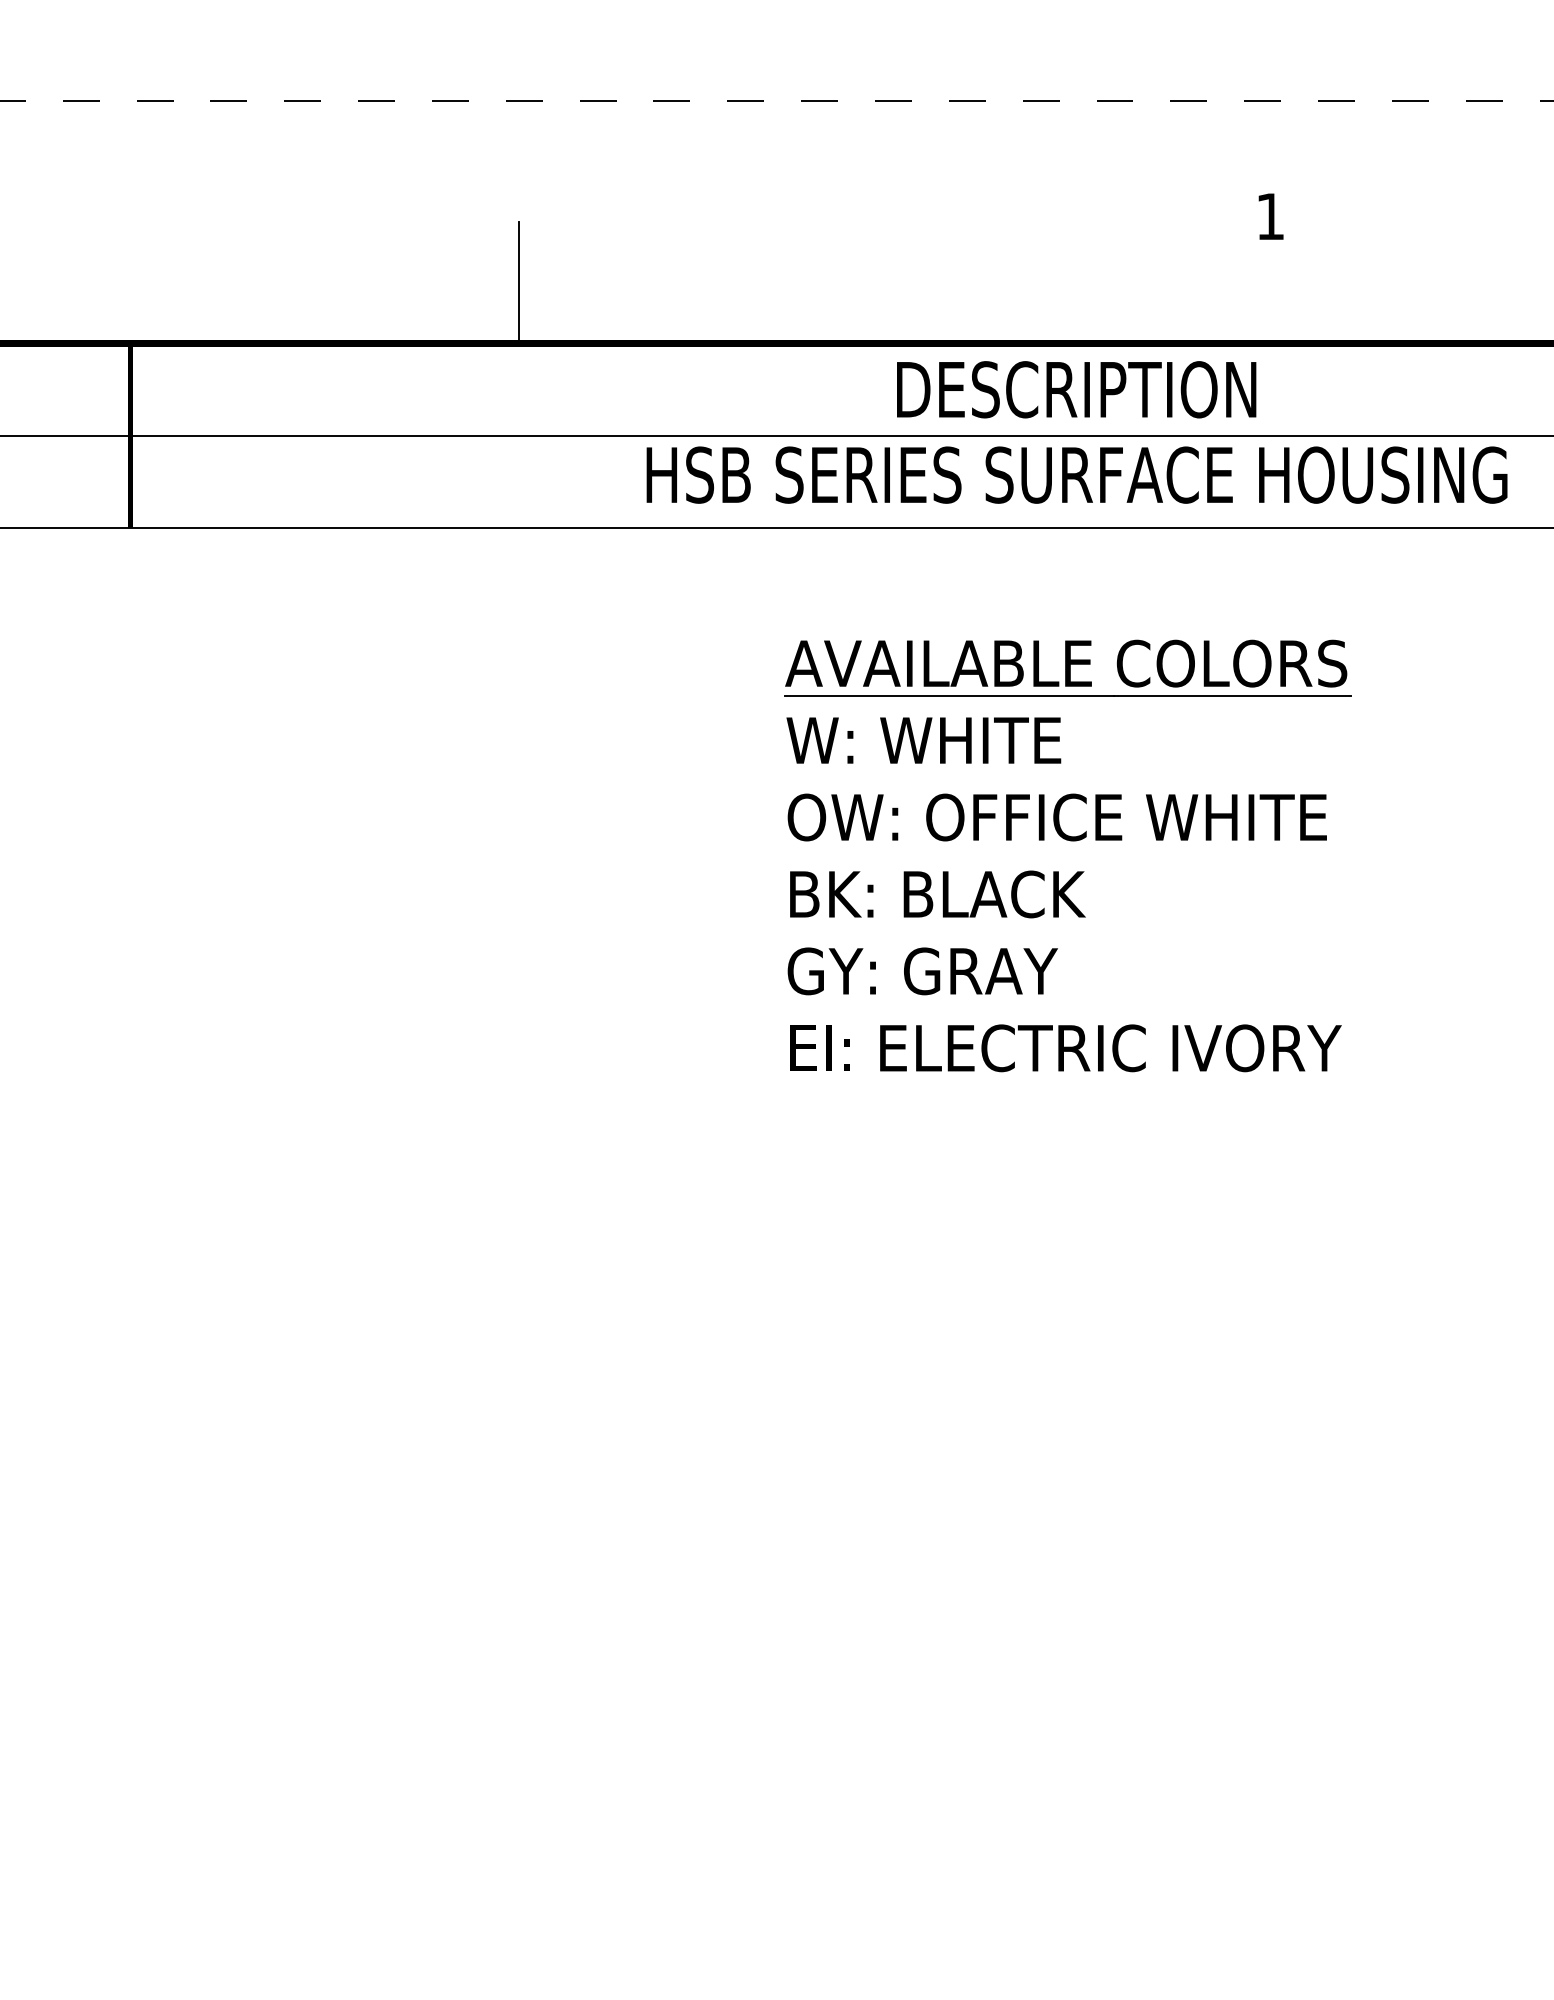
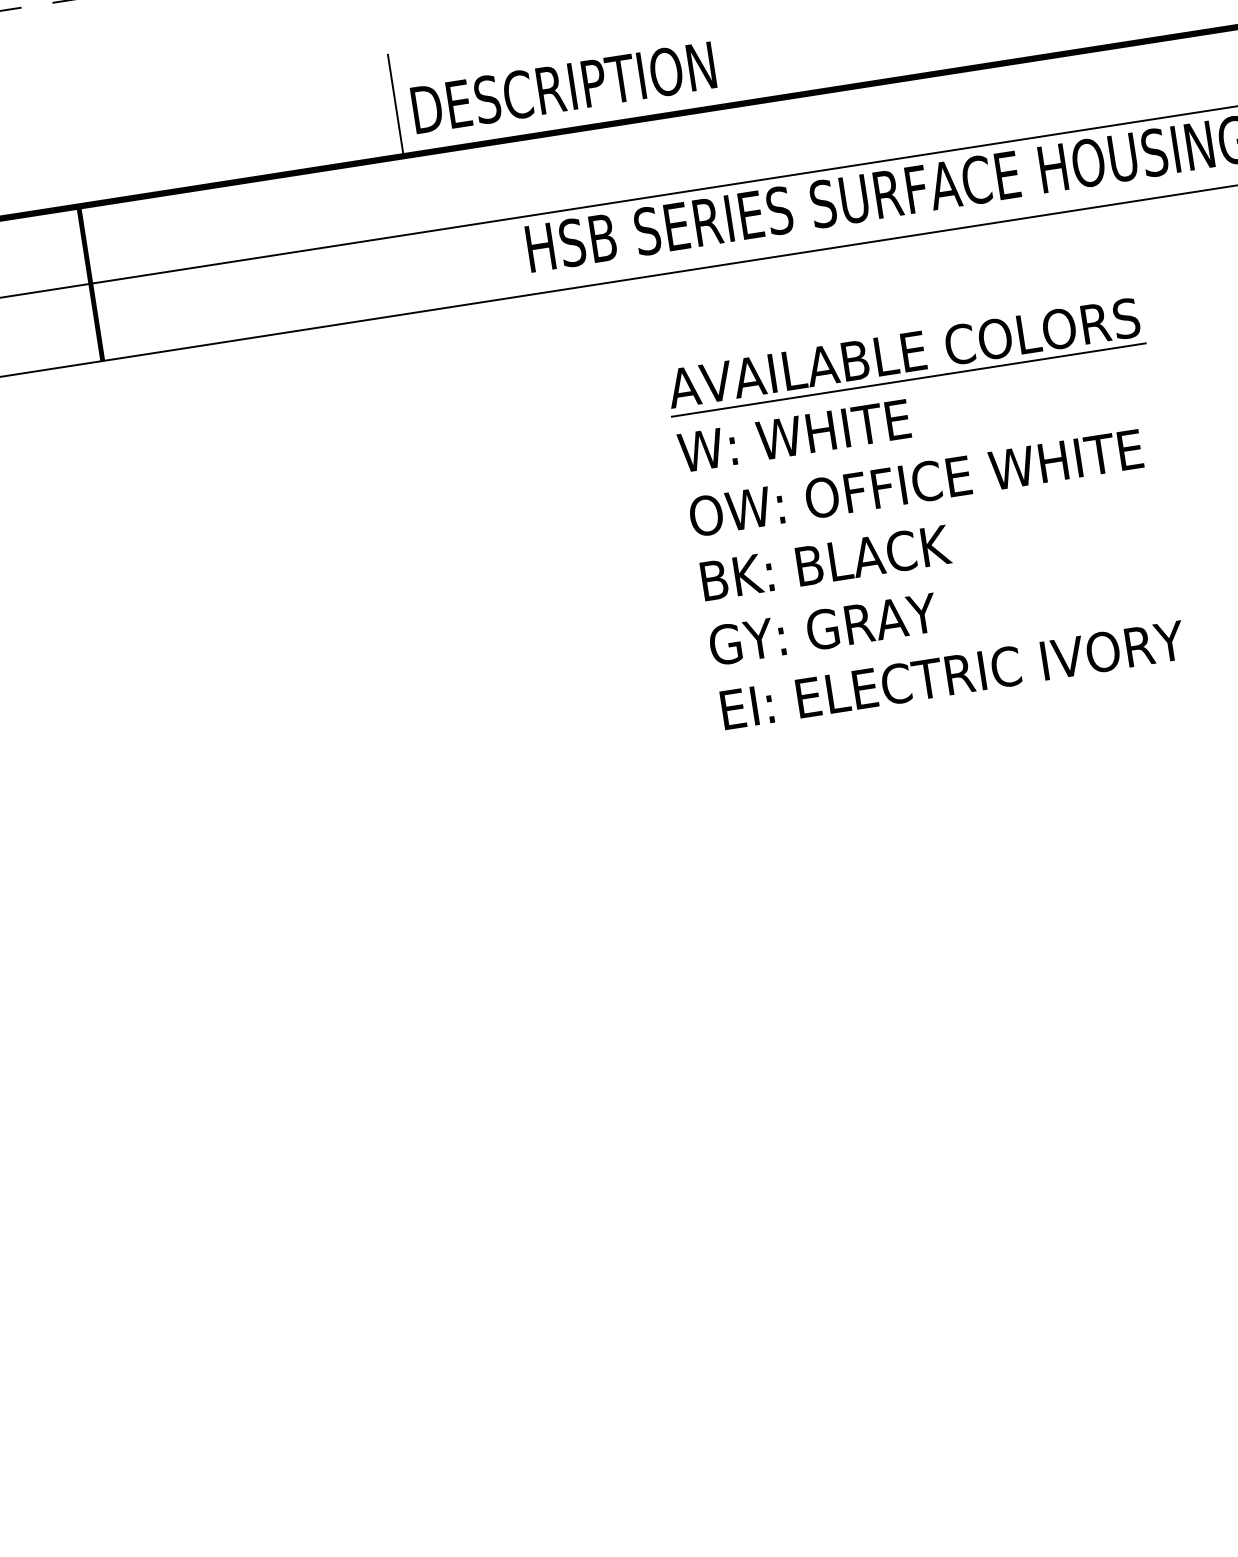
text: (1076, 389) -> (563, 87), moved

